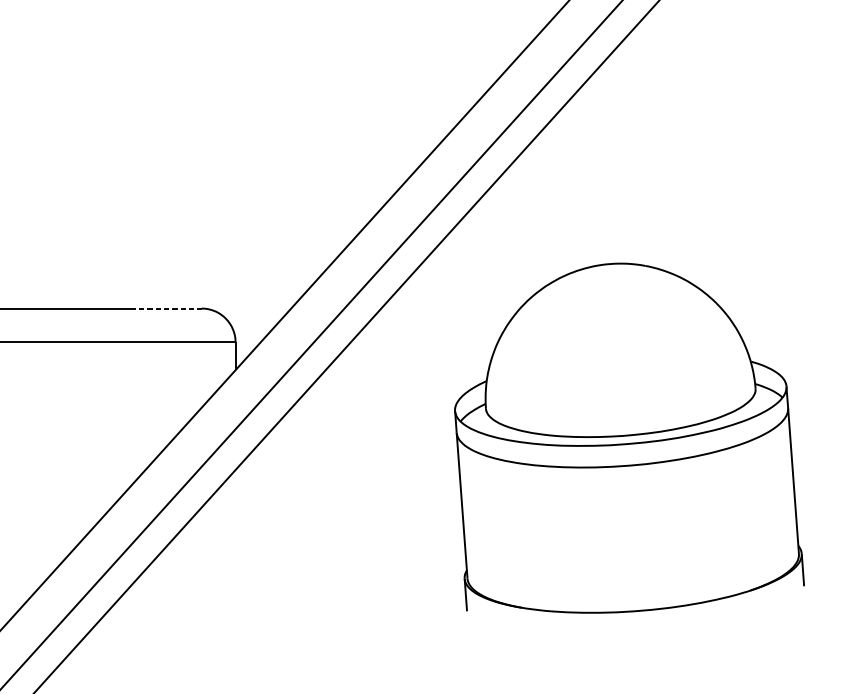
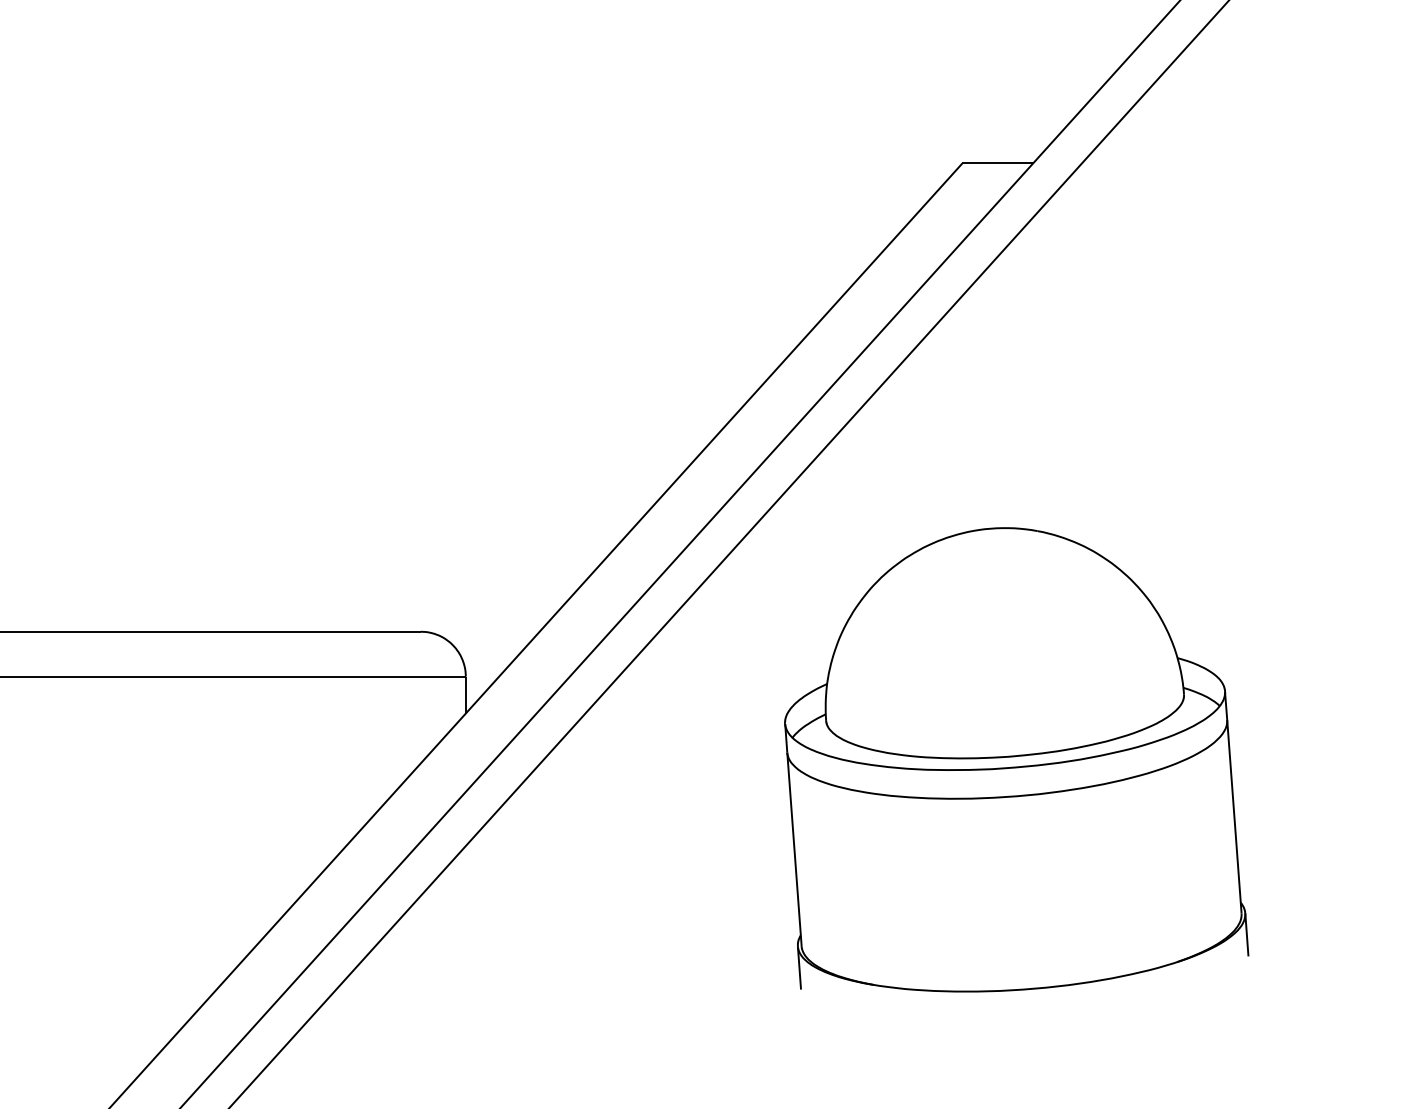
line: (166, 308) -> (374, 631), dashed -> solid
part: (629, 437) -> (1016, 759), moved

